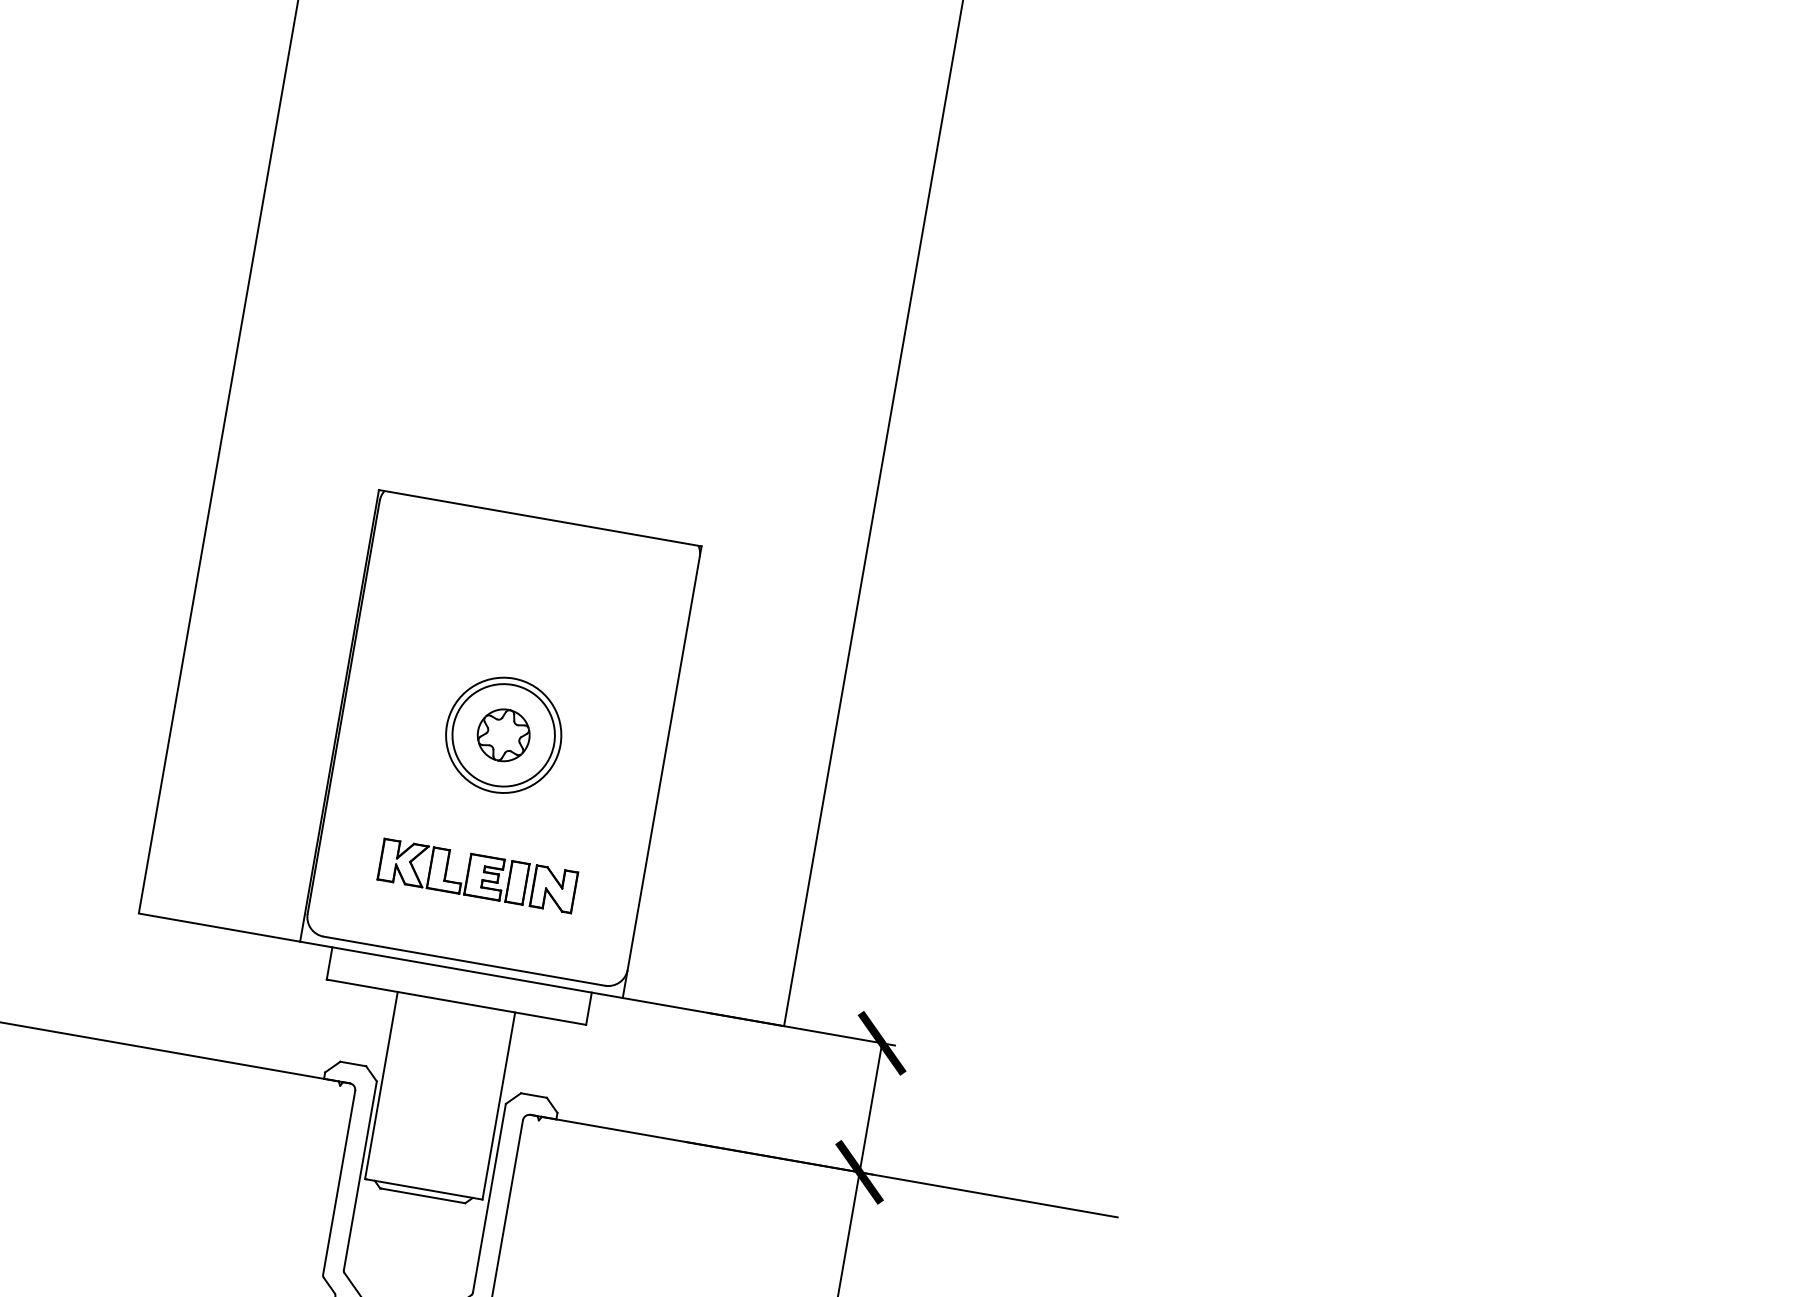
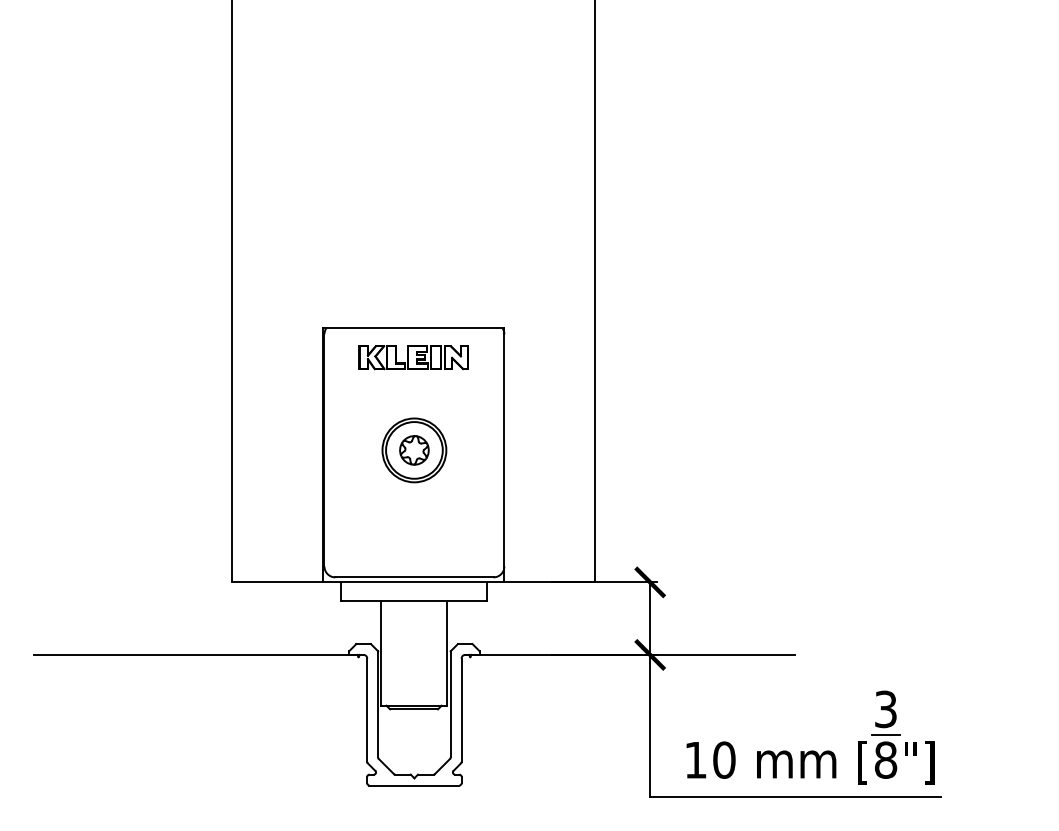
part: (477, 875) -> (413, 357), moved

